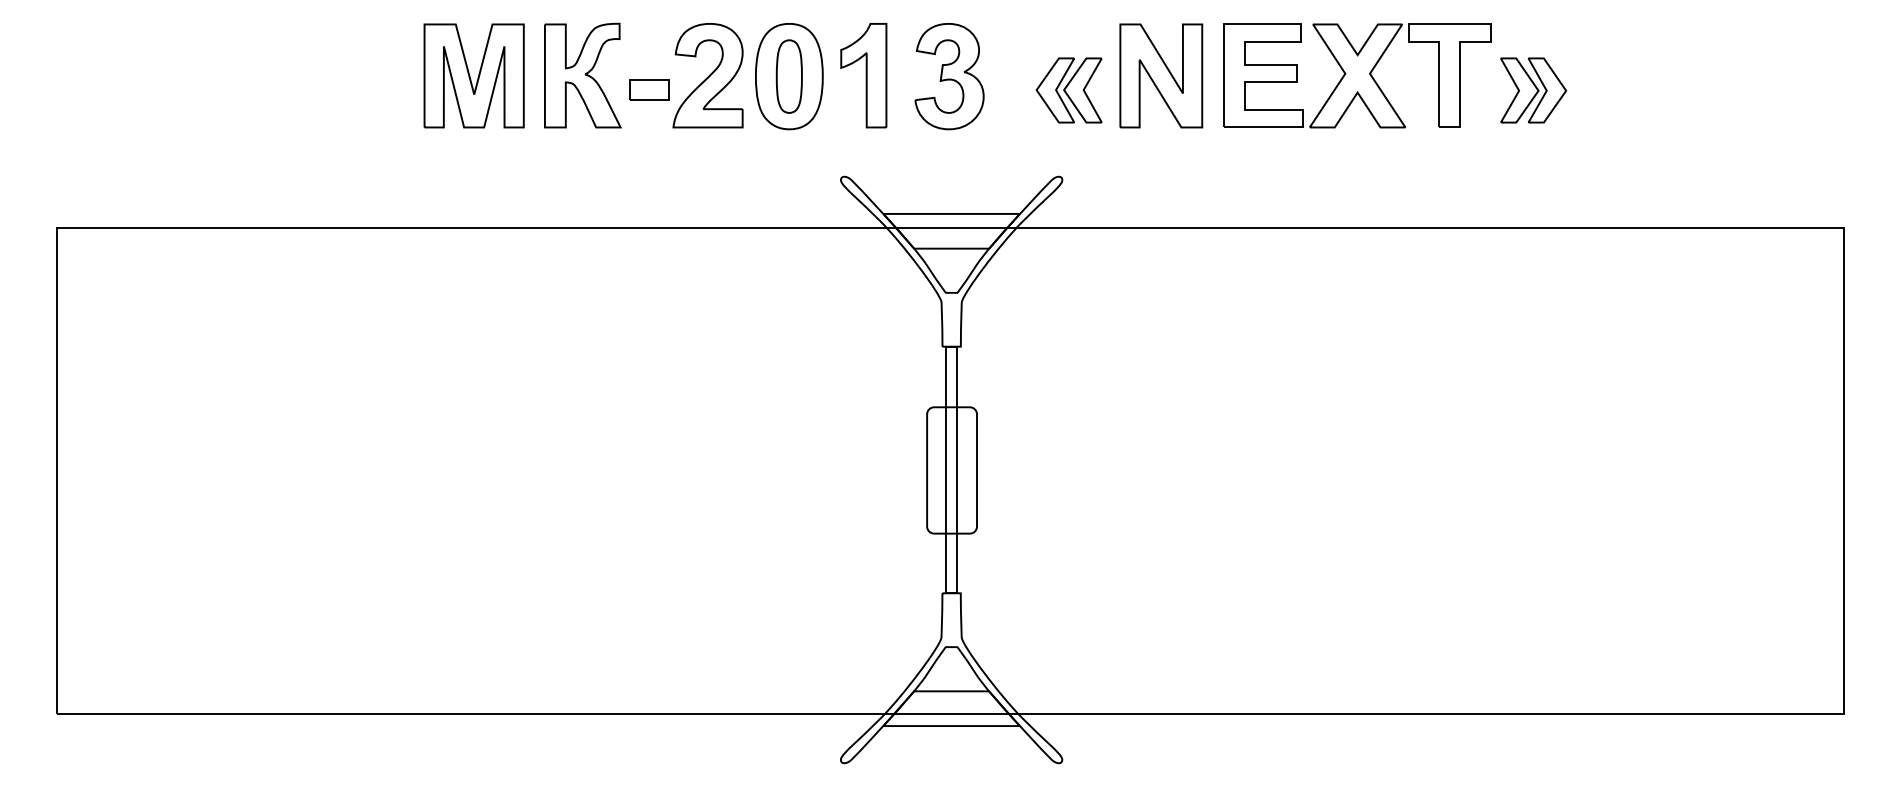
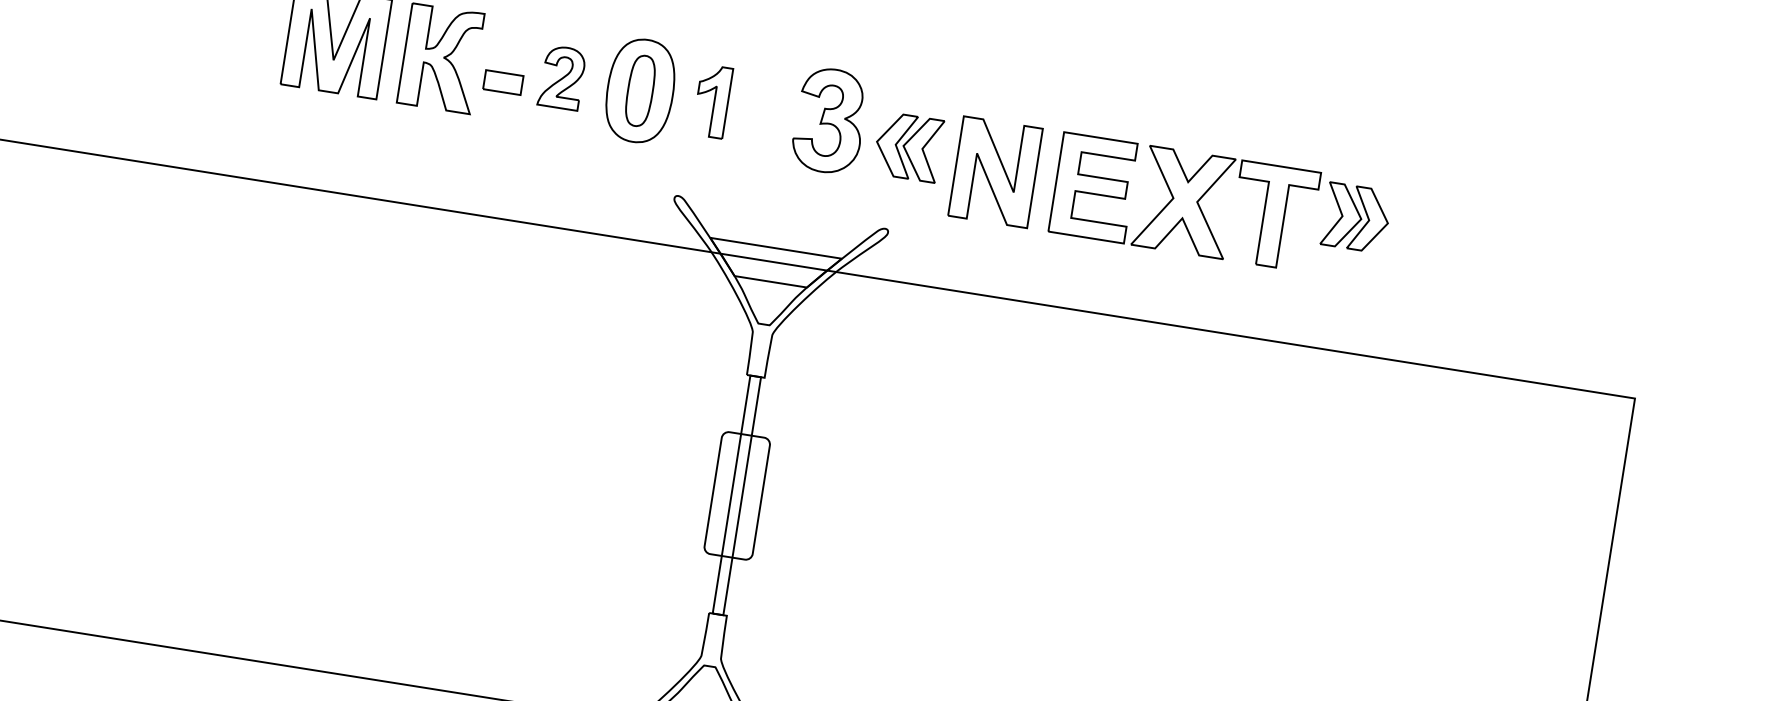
part: (707, 75) -> (561, 77), size x0.6
part: (863, 75) -> (712, 101), size x0.7
part: (1161, 75) -> (995, 171), moved
part: (1357, 75) -> (1184, 201), moved
part: (949, 76) -> (829, 120), moved

